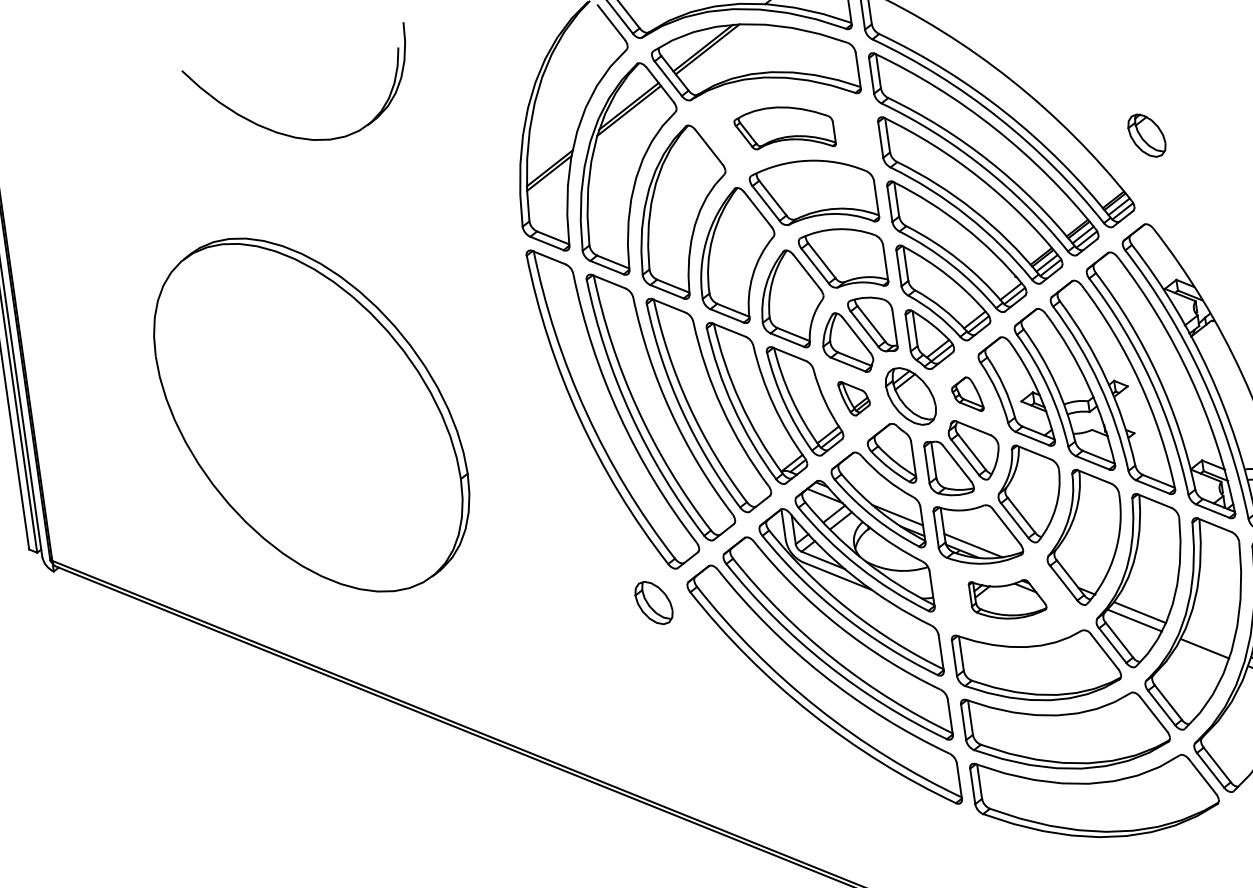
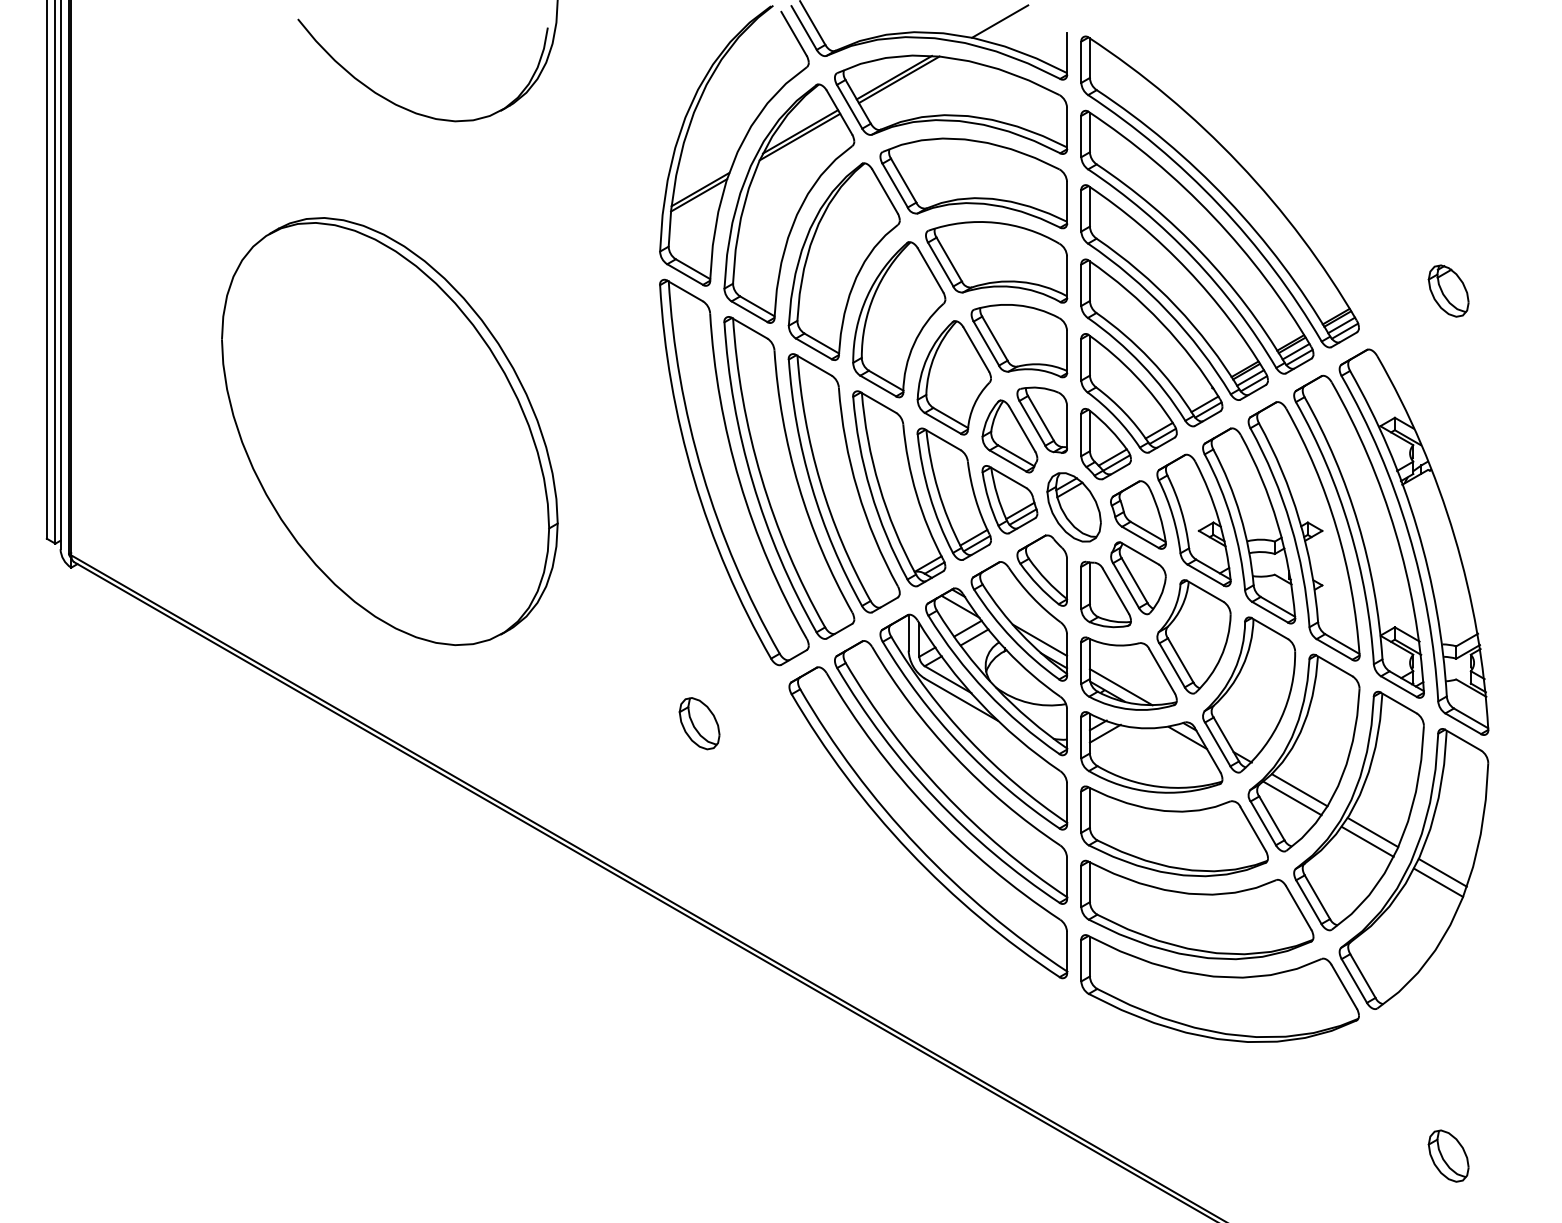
part: (784, 129) -> (973, 183), size x1.67
part: (1146, 135) -> (1448, 290), moved
part: (967, 394) -> (1138, 514), size x1.67
part: (854, 397) -> (1009, 499), size x1.67
part: (1007, 598) -> (1151, 752), size x1.67
part: (653, 602) -> (699, 723), moved
line: (1207, 640) -> (1372, 832), added

